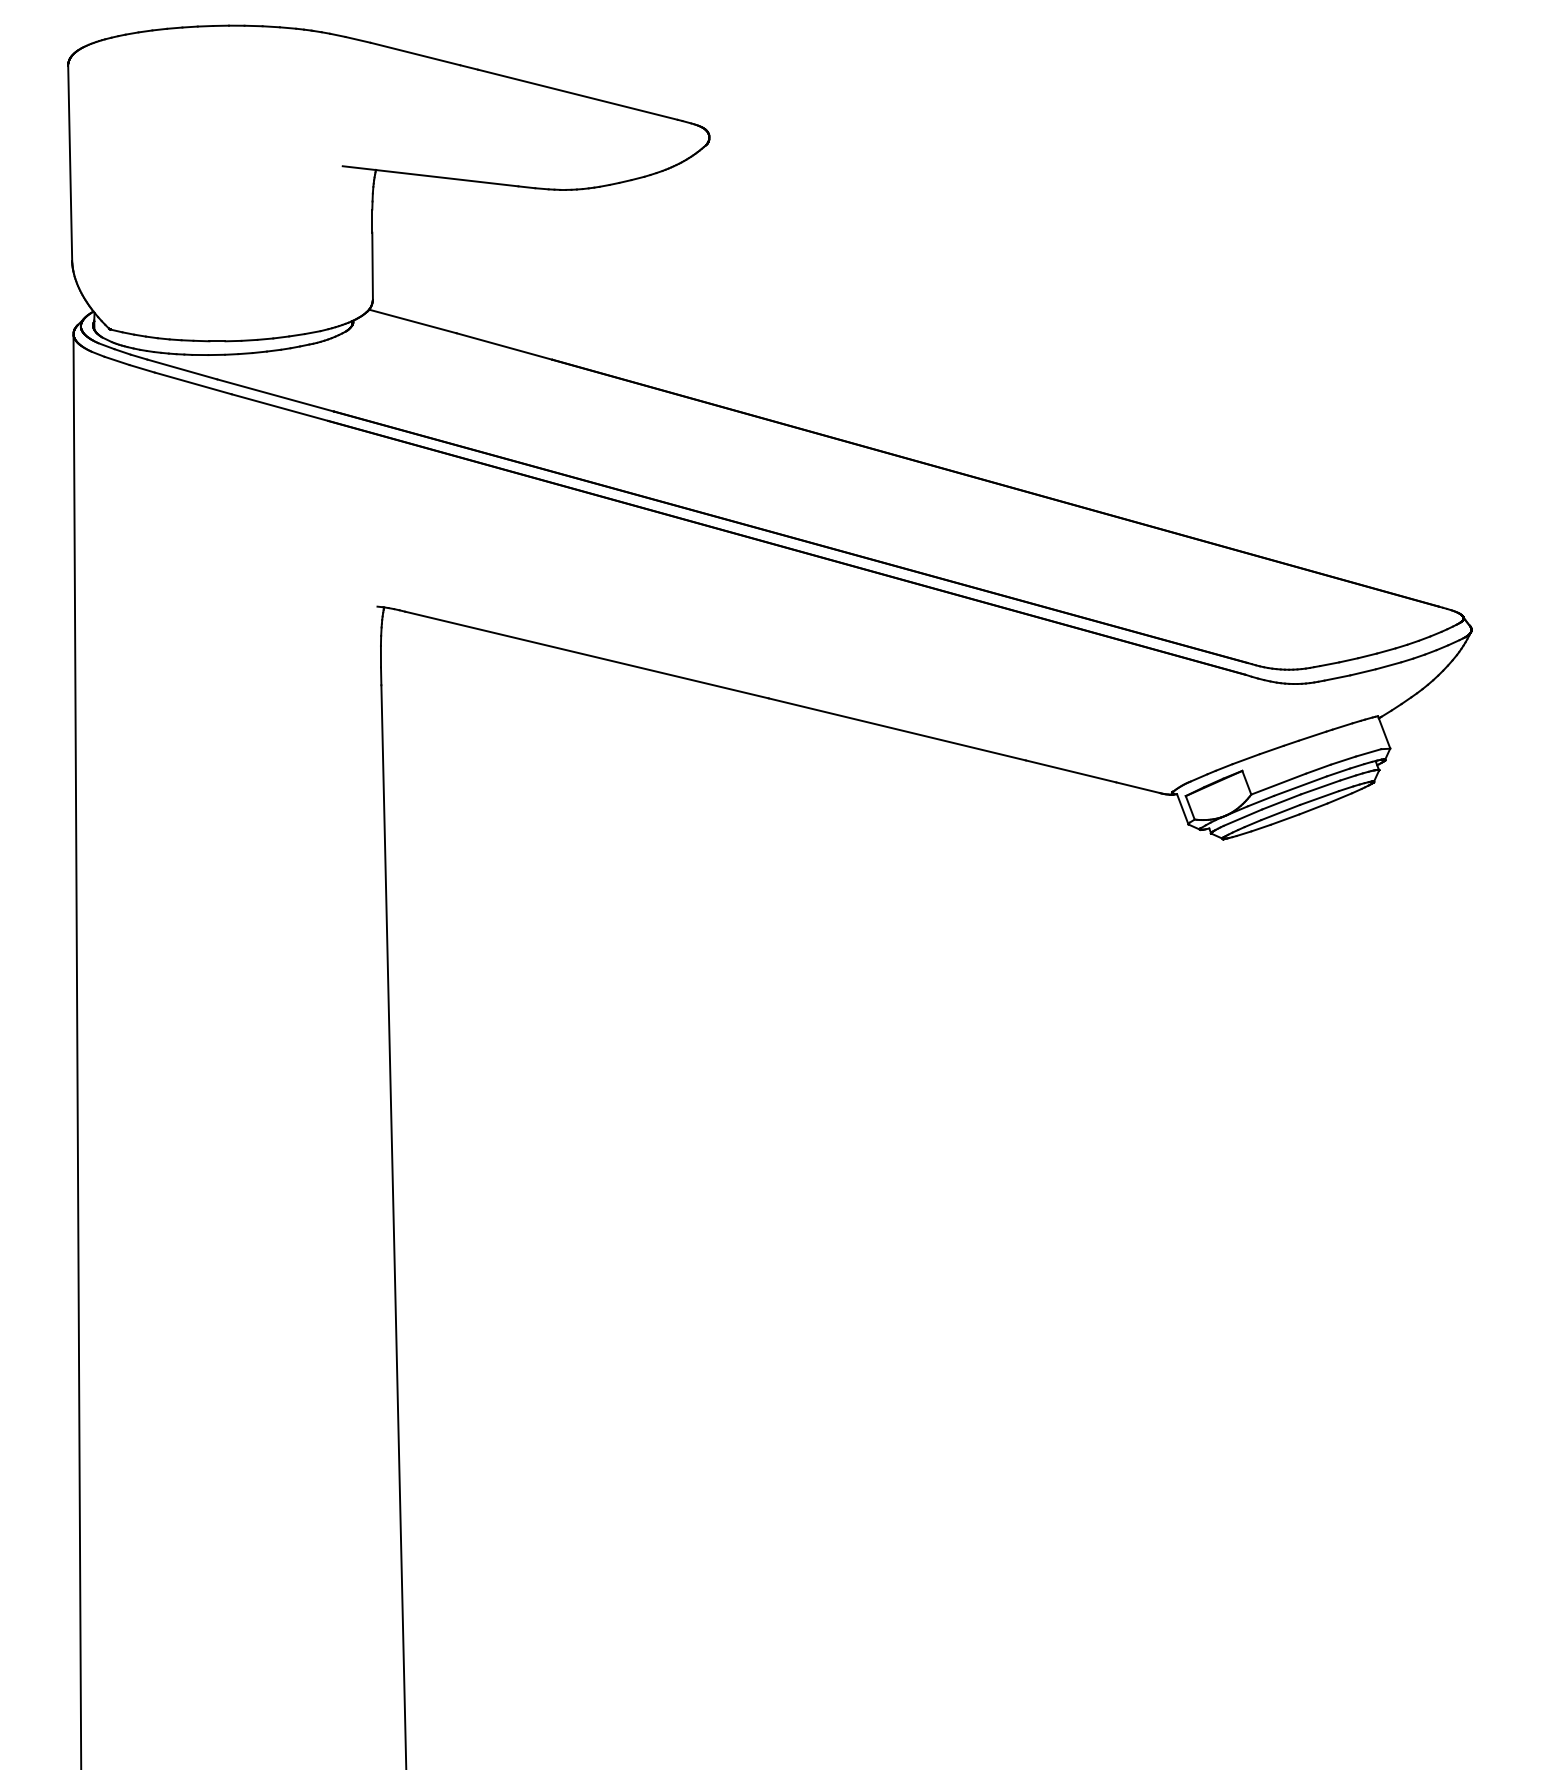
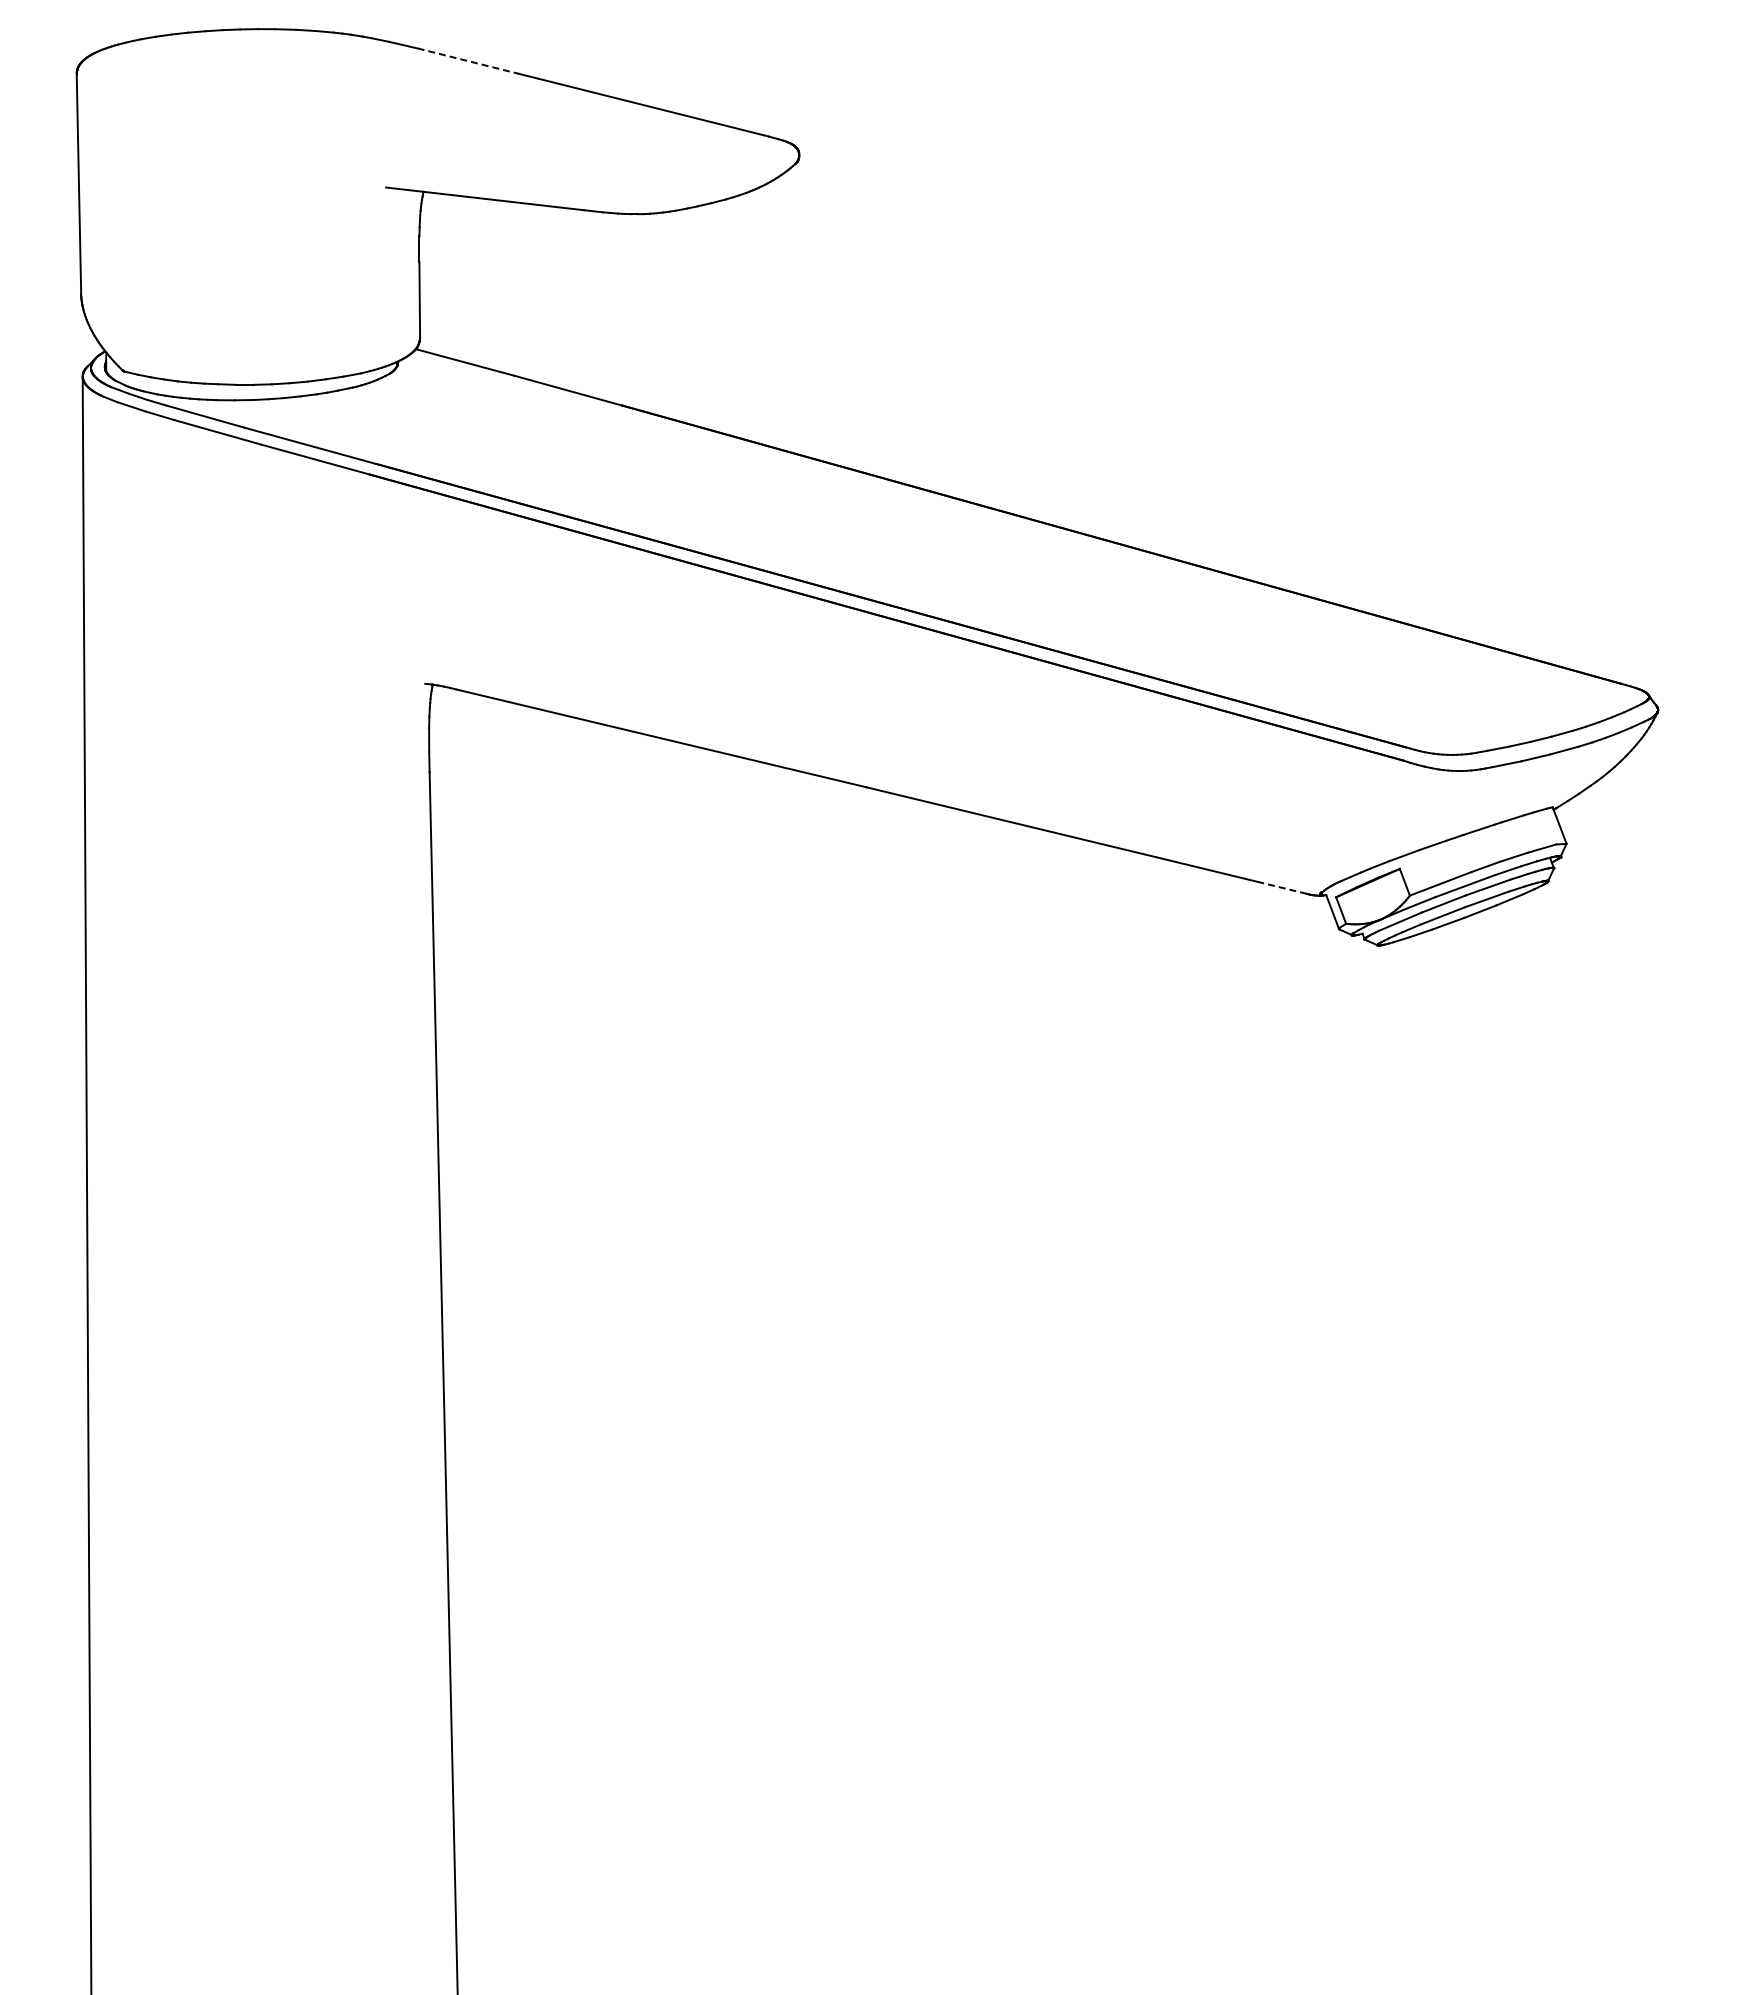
line: (415, 54) -> (468, 61), solid -> dashed
line: (1137, 787) -> (1281, 887), solid -> dashed

